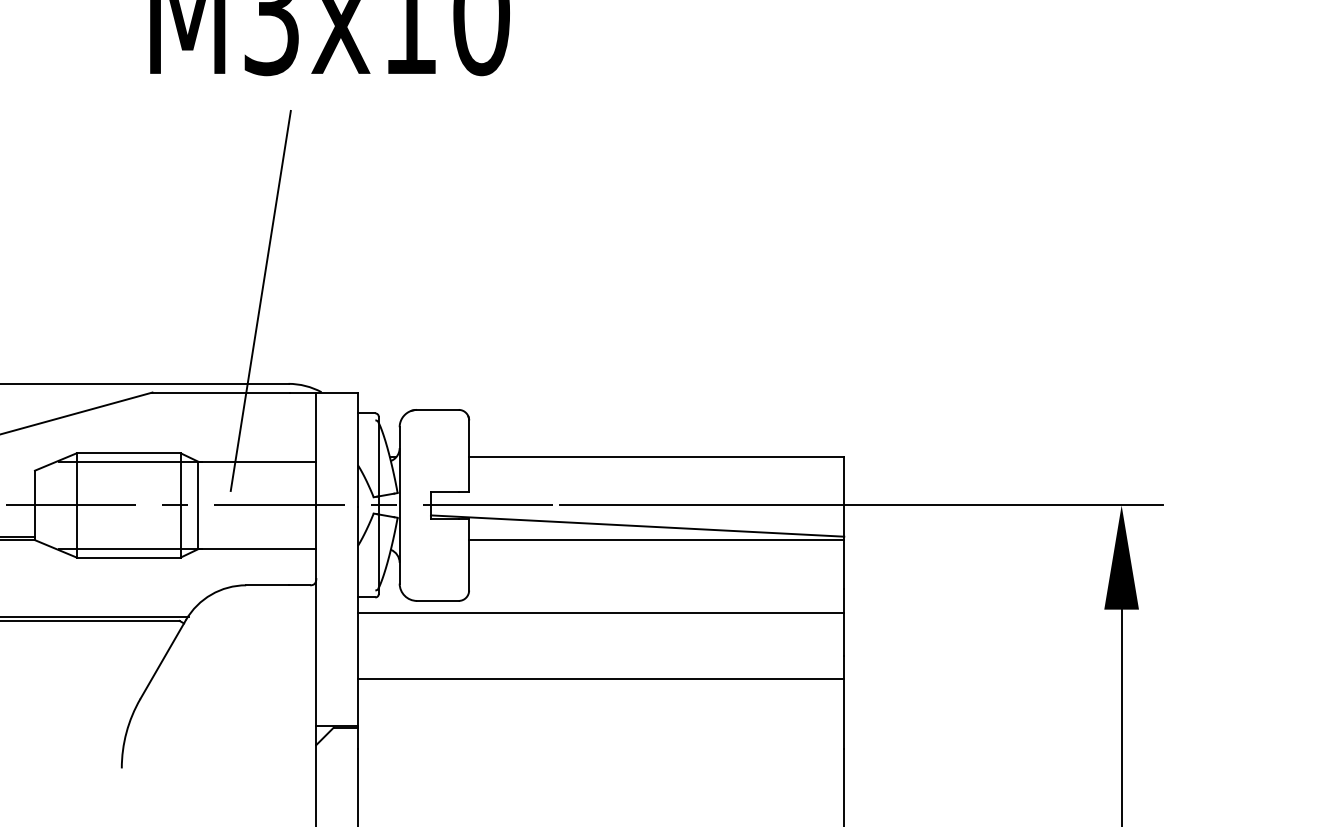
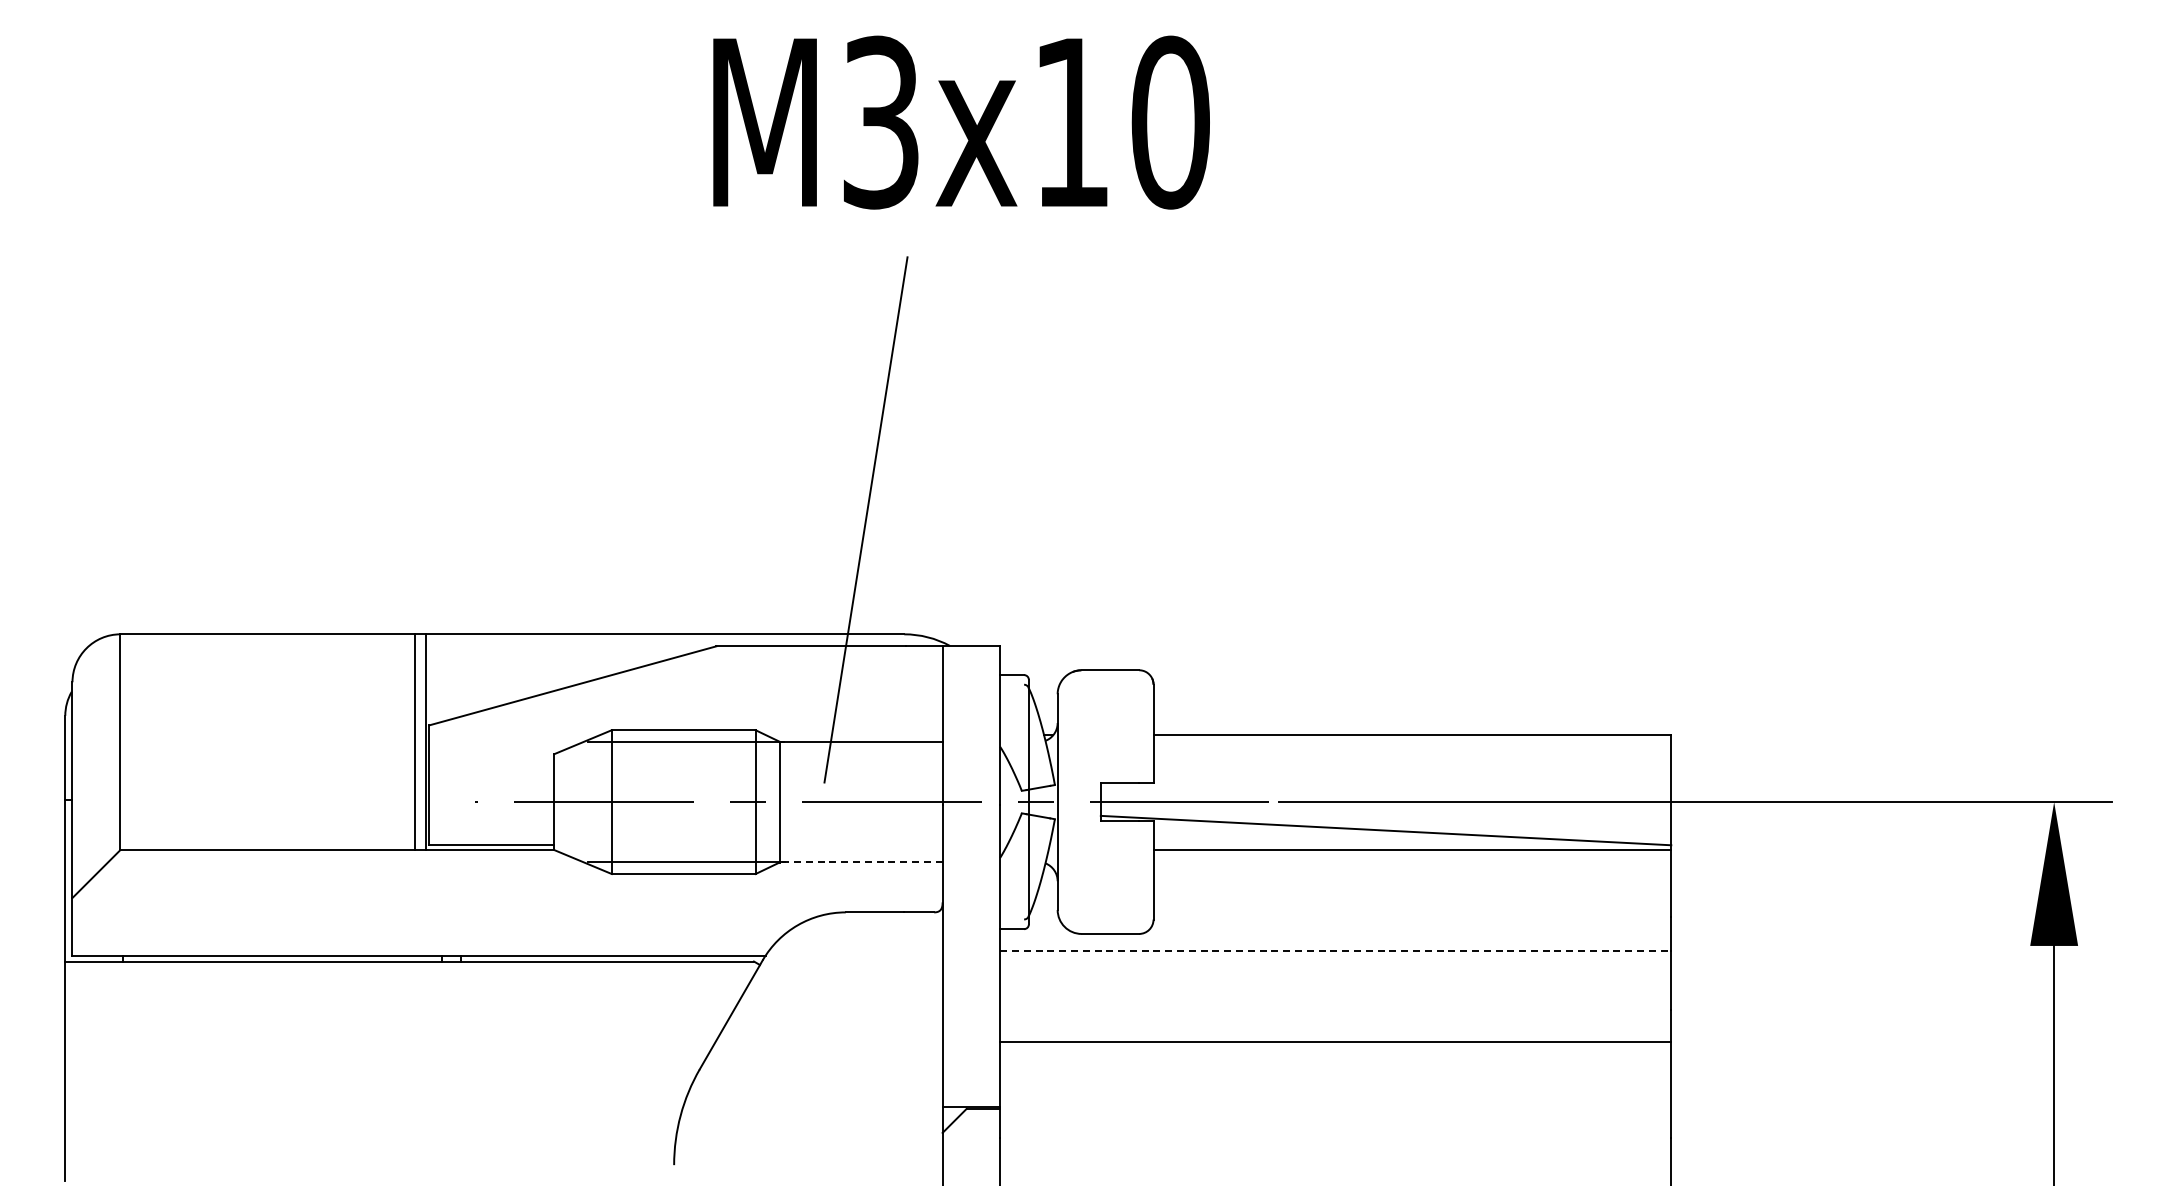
line: (256, 549) -> (860, 862), solid -> dashed
line: (600, 612) -> (1335, 950), solid -> dashed

